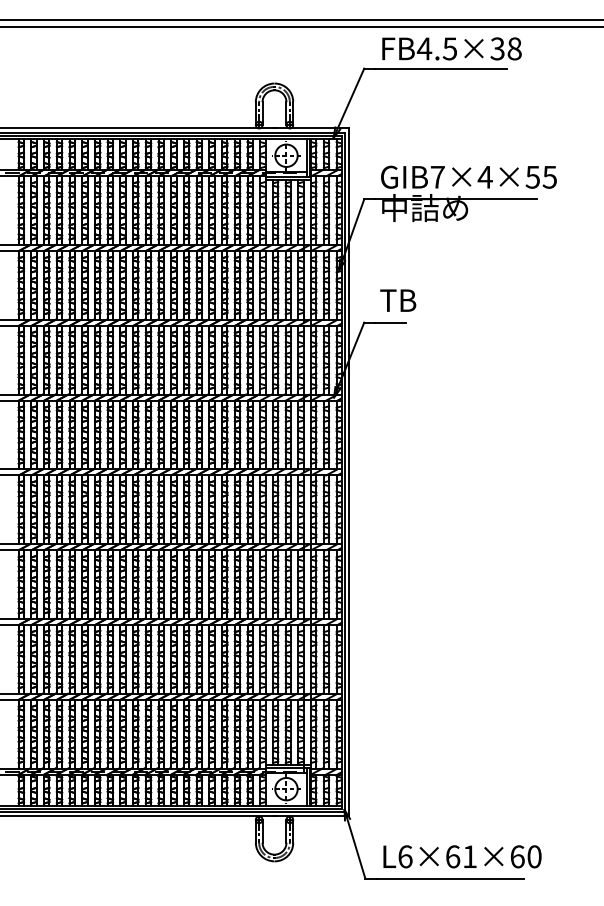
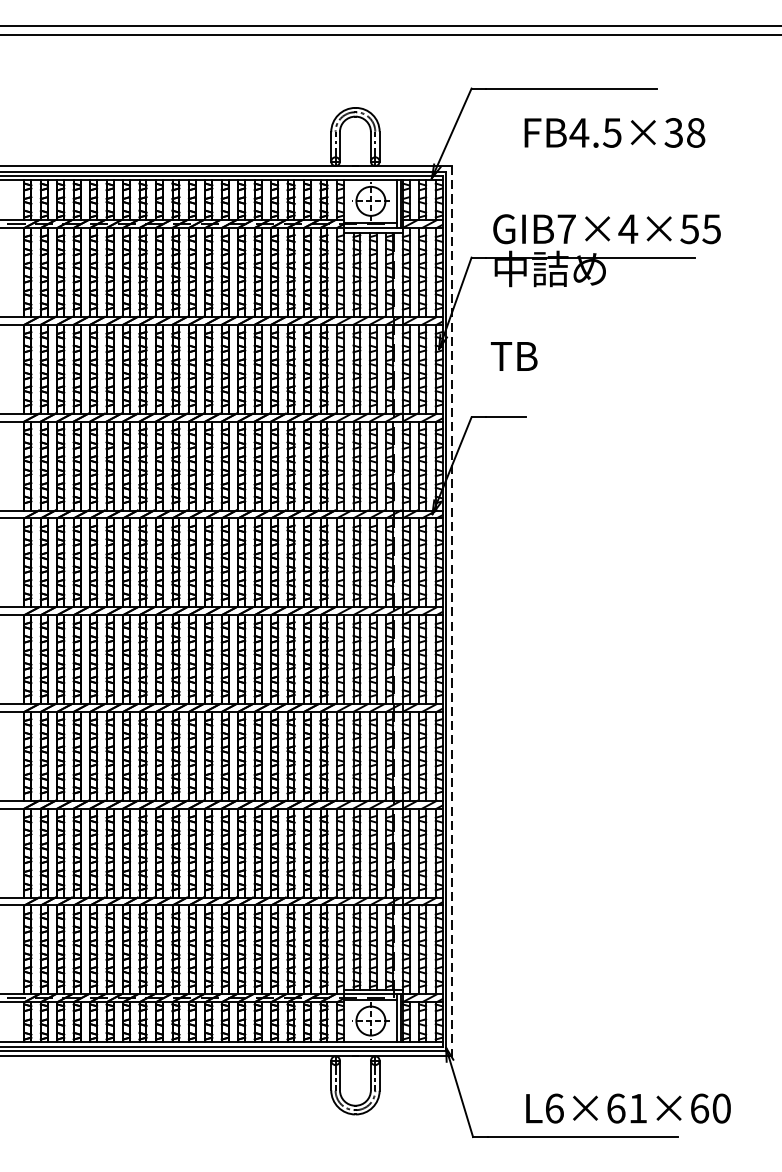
text: (451, 48) -> (614, 132), moved
text: (398, 300) -> (514, 356), moved
line: (349, 472) -> (452, 611), solid -> dashed
text: (462, 856) -> (628, 1108), moved

